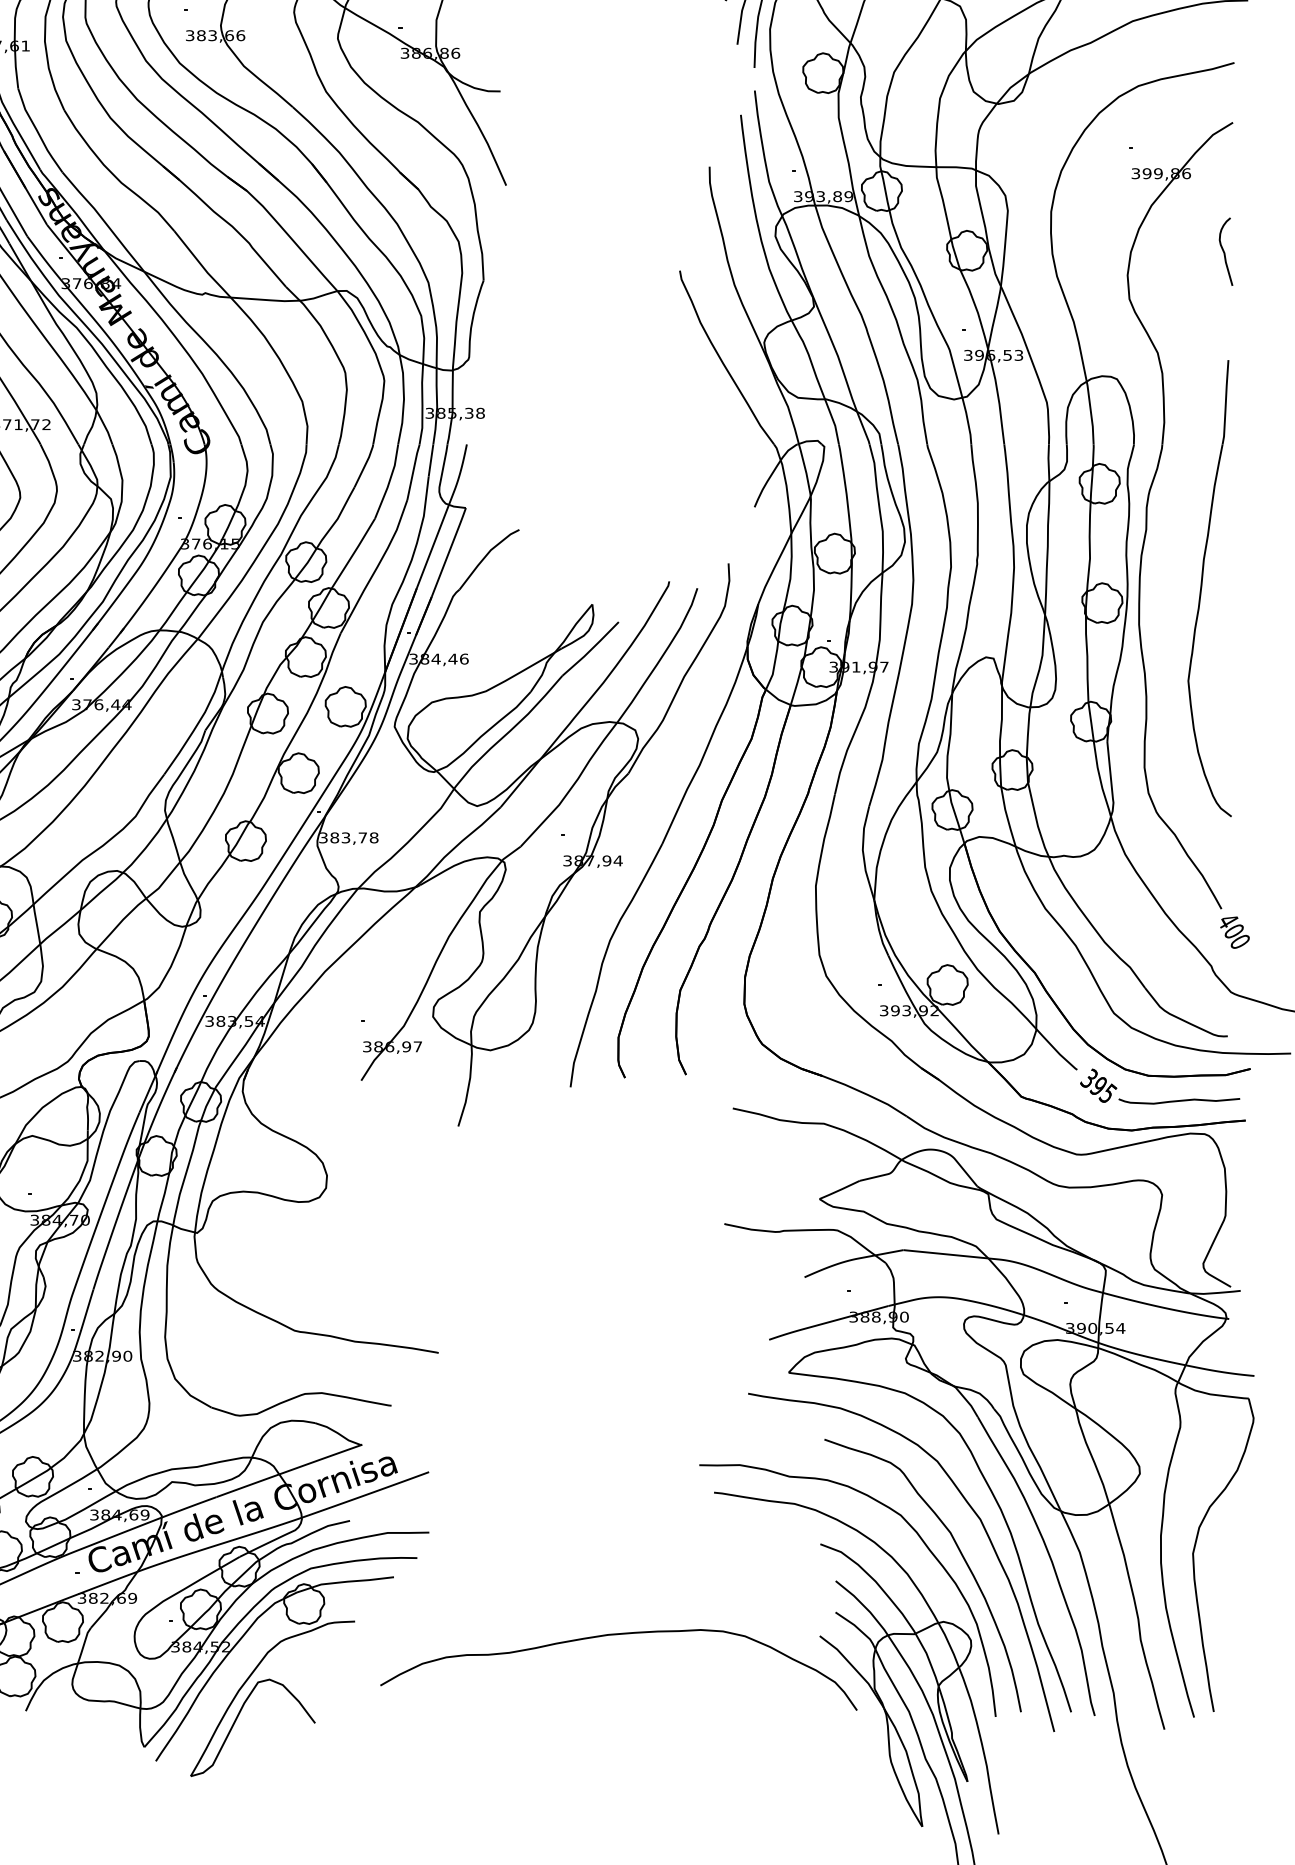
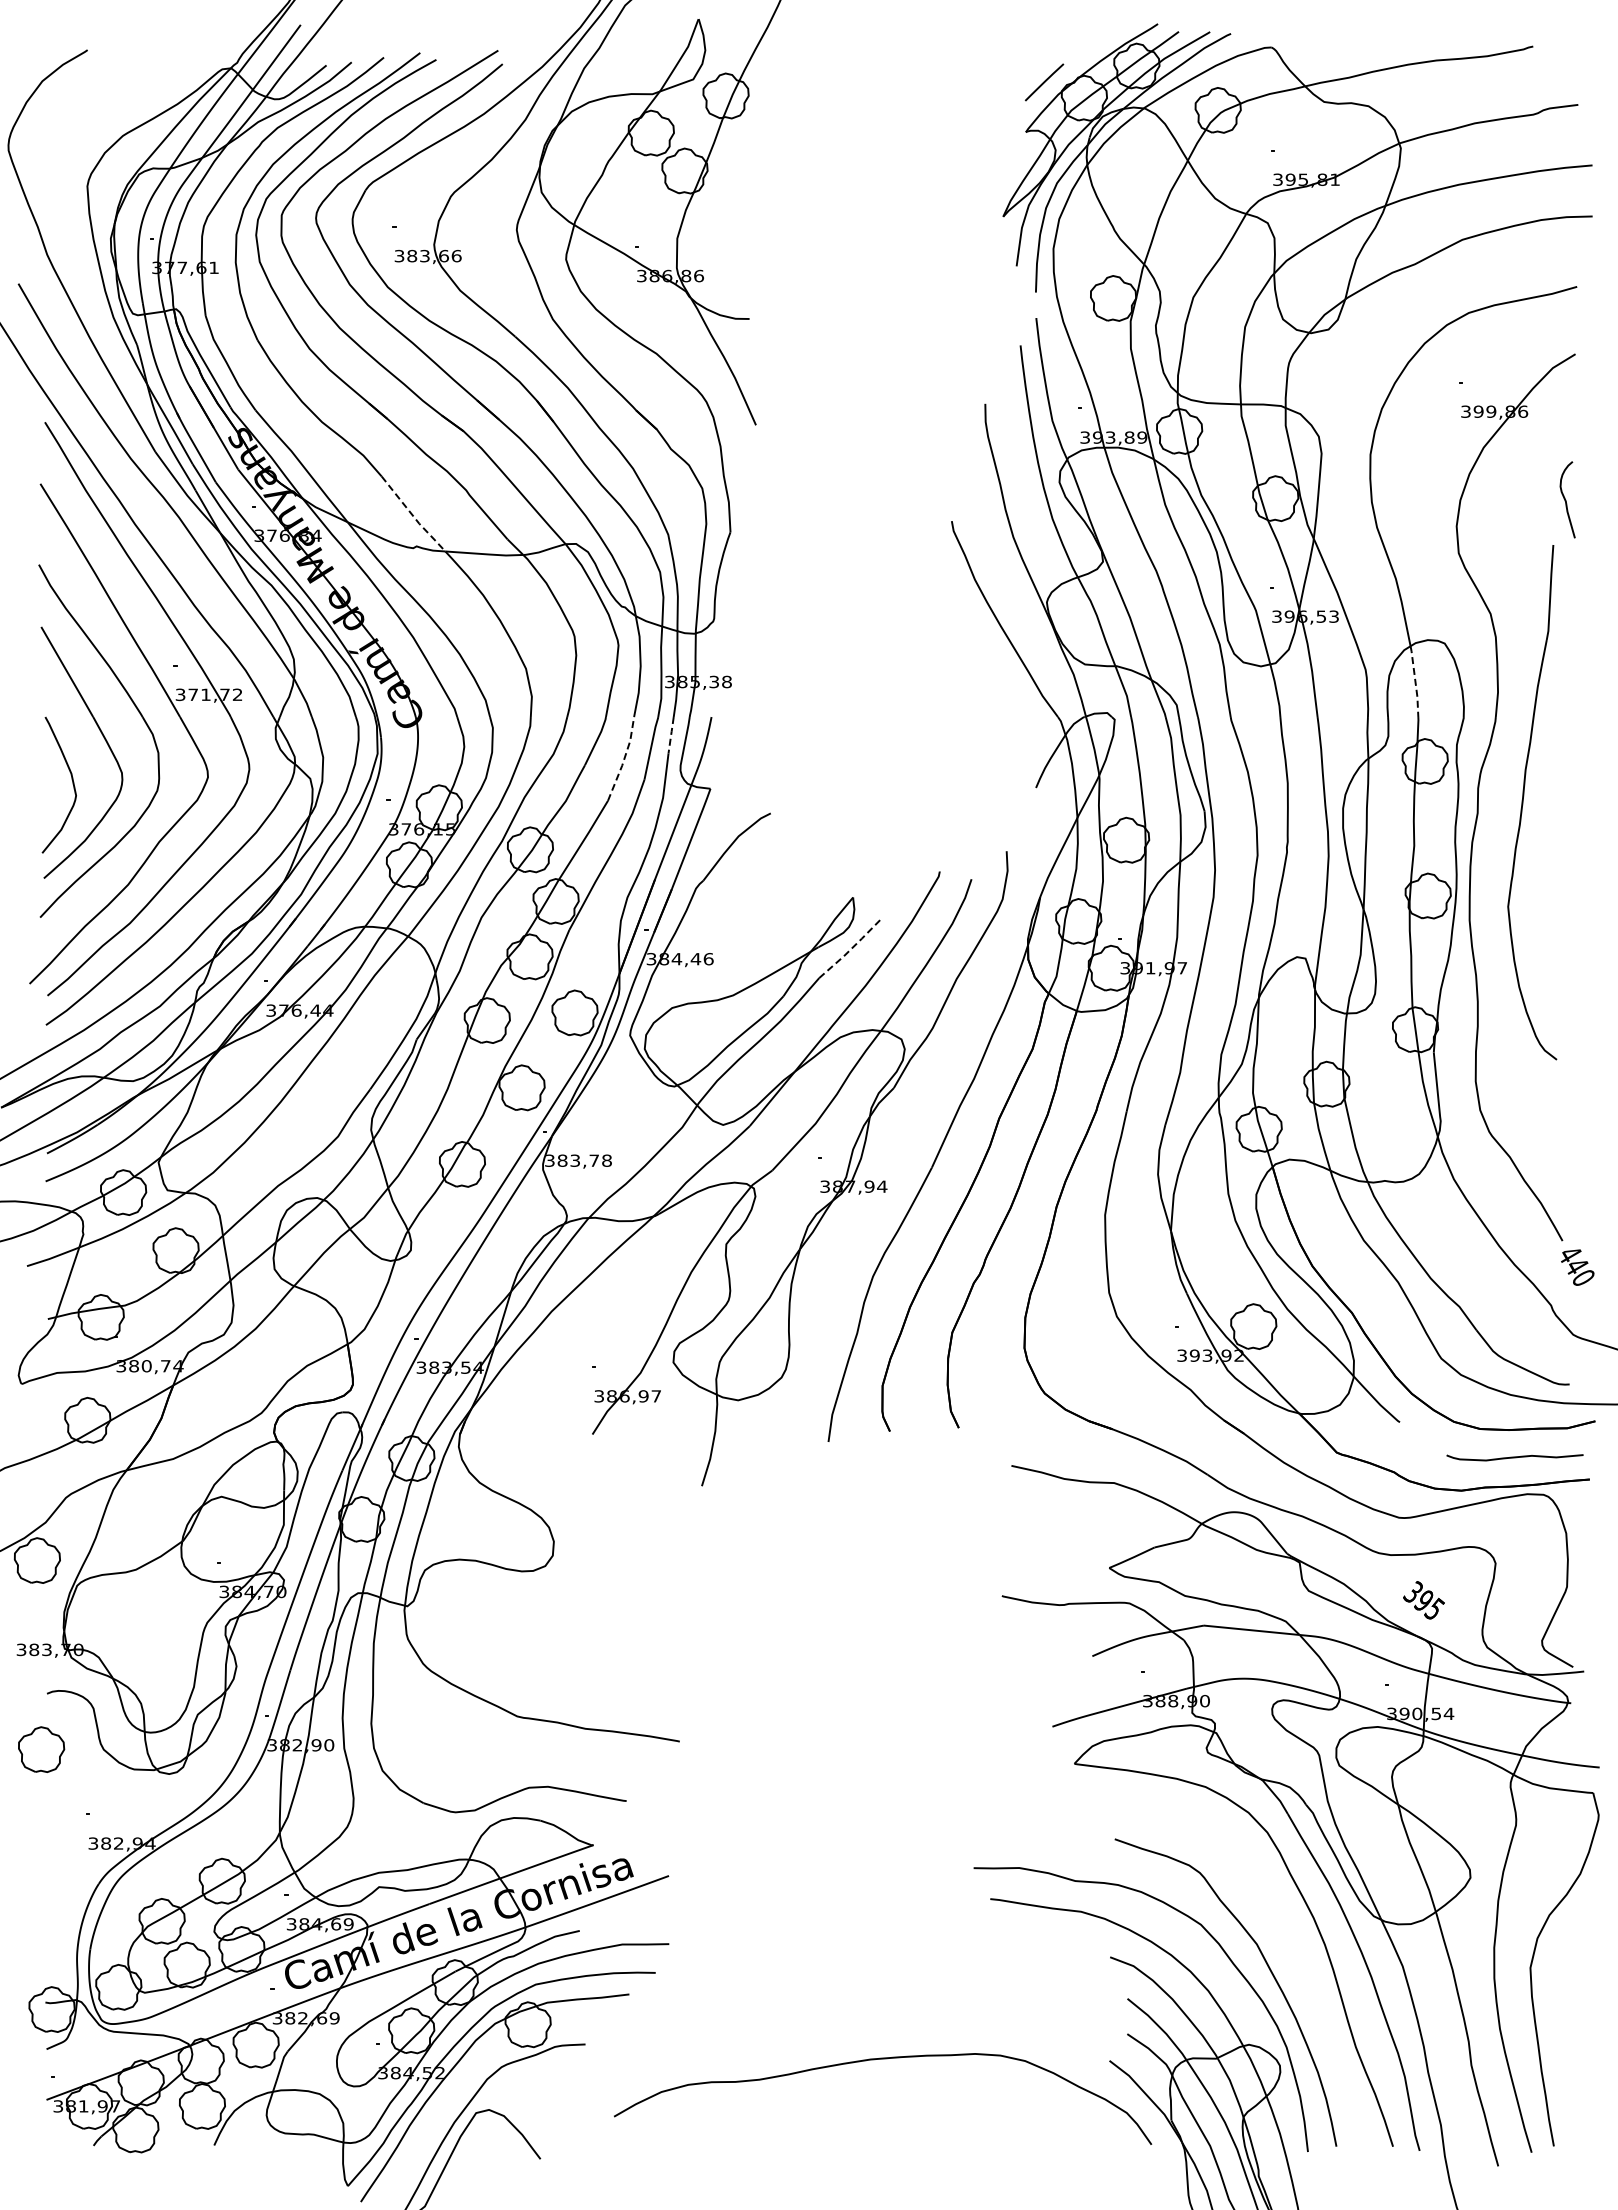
line: (202, 266) -> (413, 516), solid -> dashed
line: (1091, 413) -> (1415, 682), solid -> dashed
line: (431, 459) -> (671, 734), solid -> dashed
line: (389, 482) -> (624, 759), solid -> dashed
part: (1201, 588) -> (1523, 802), moved
line: (591, 649) -> (852, 948), solid -> dashed
text: (1234, 931) -> (1577, 1266), 400 -> 440
text: (1098, 1085) -> (1423, 1600), moved
curve: (970, 1508) -> (1279, 1916), removed

